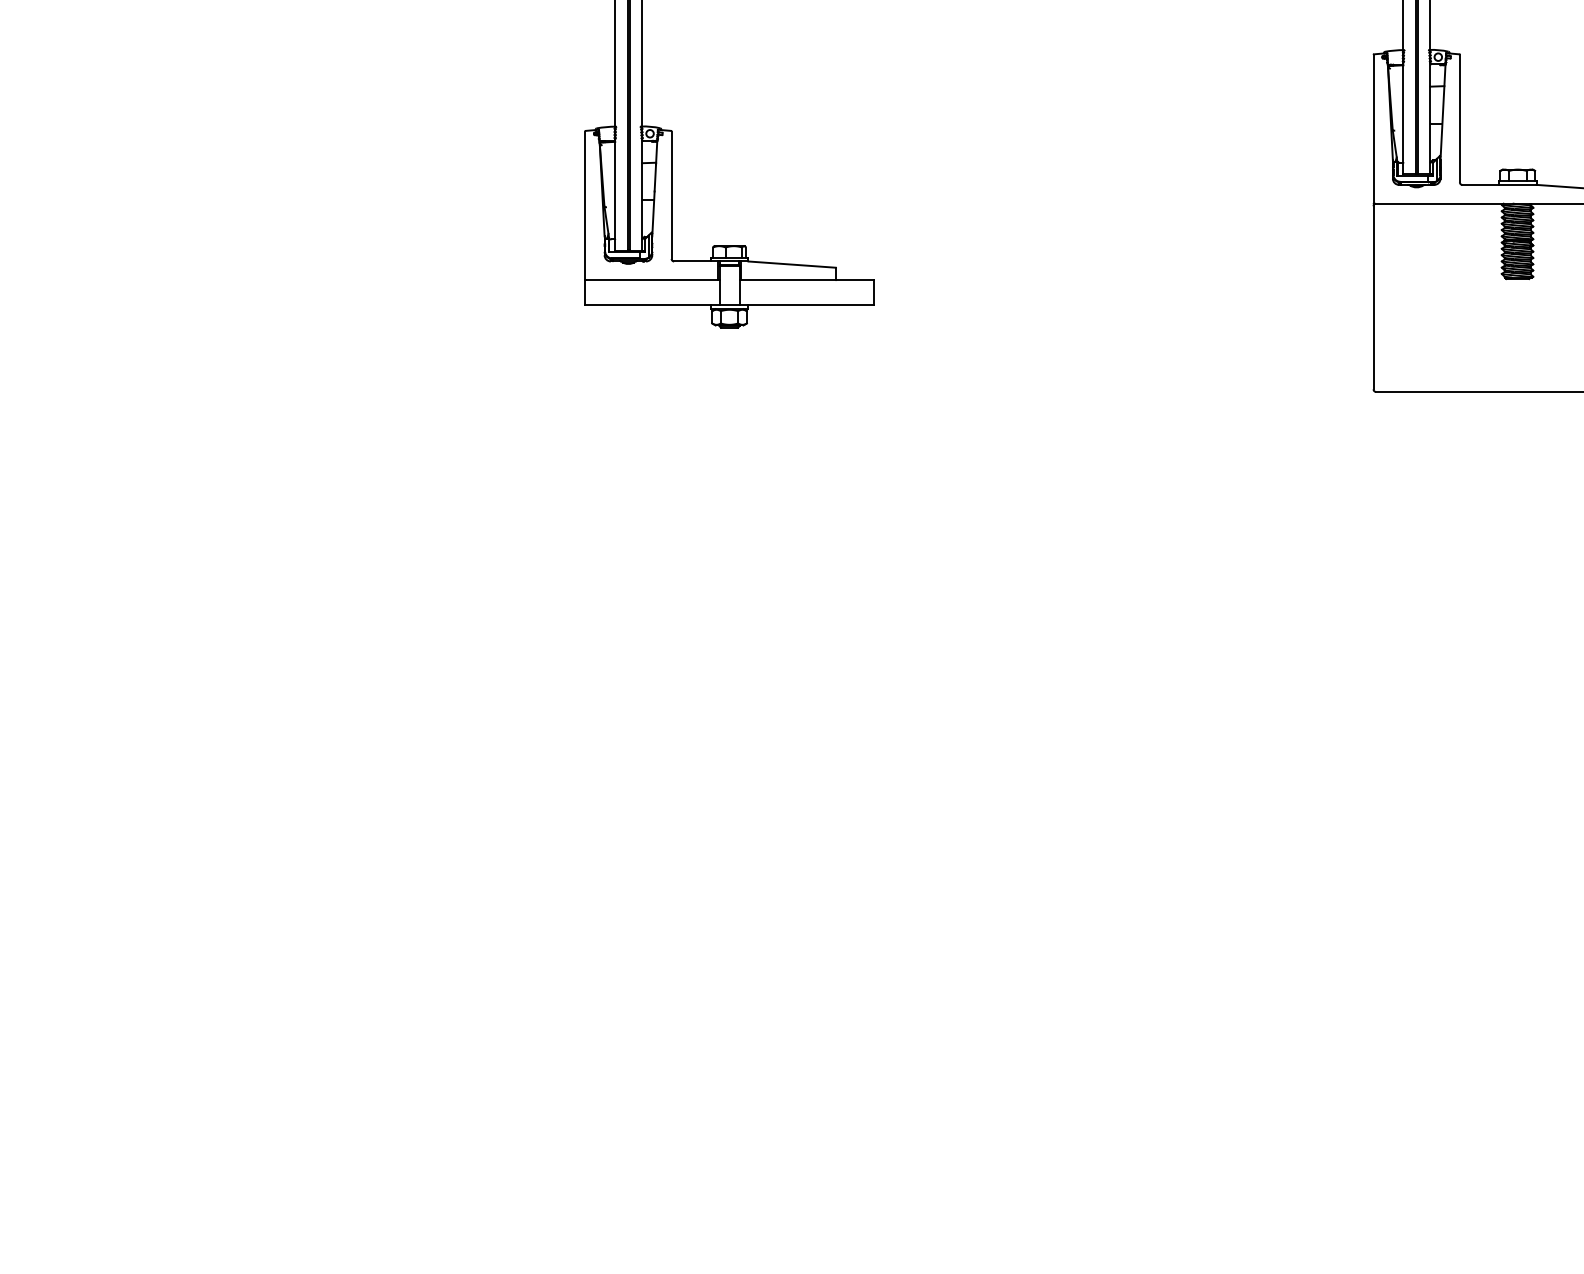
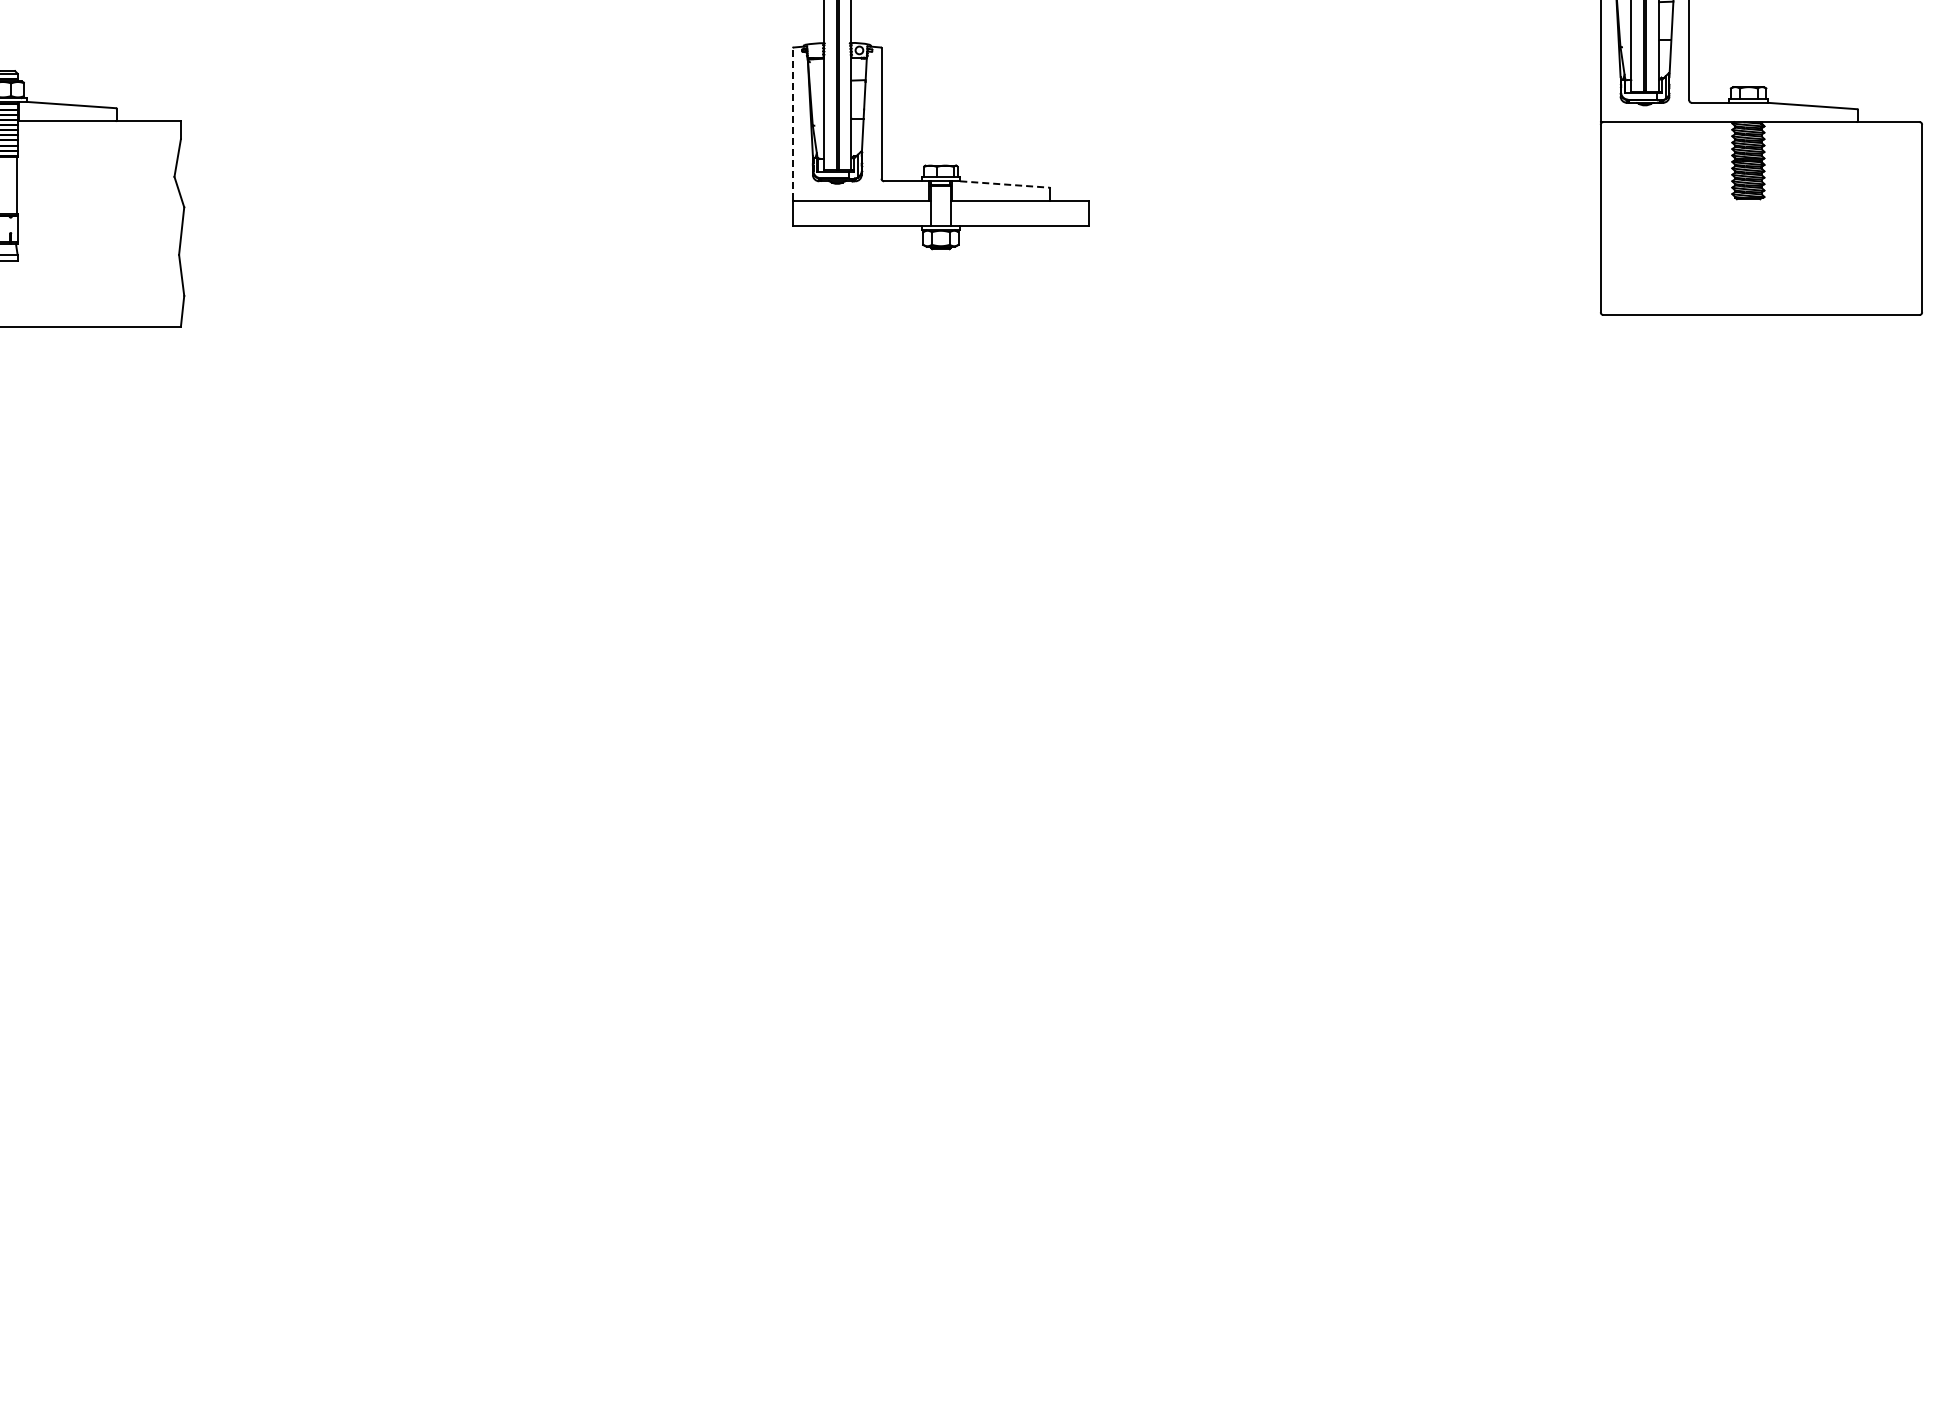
line: (585, 206) -> (793, 124), solid -> dashed
line: (791, 264) -> (1004, 184), solid -> dashed

